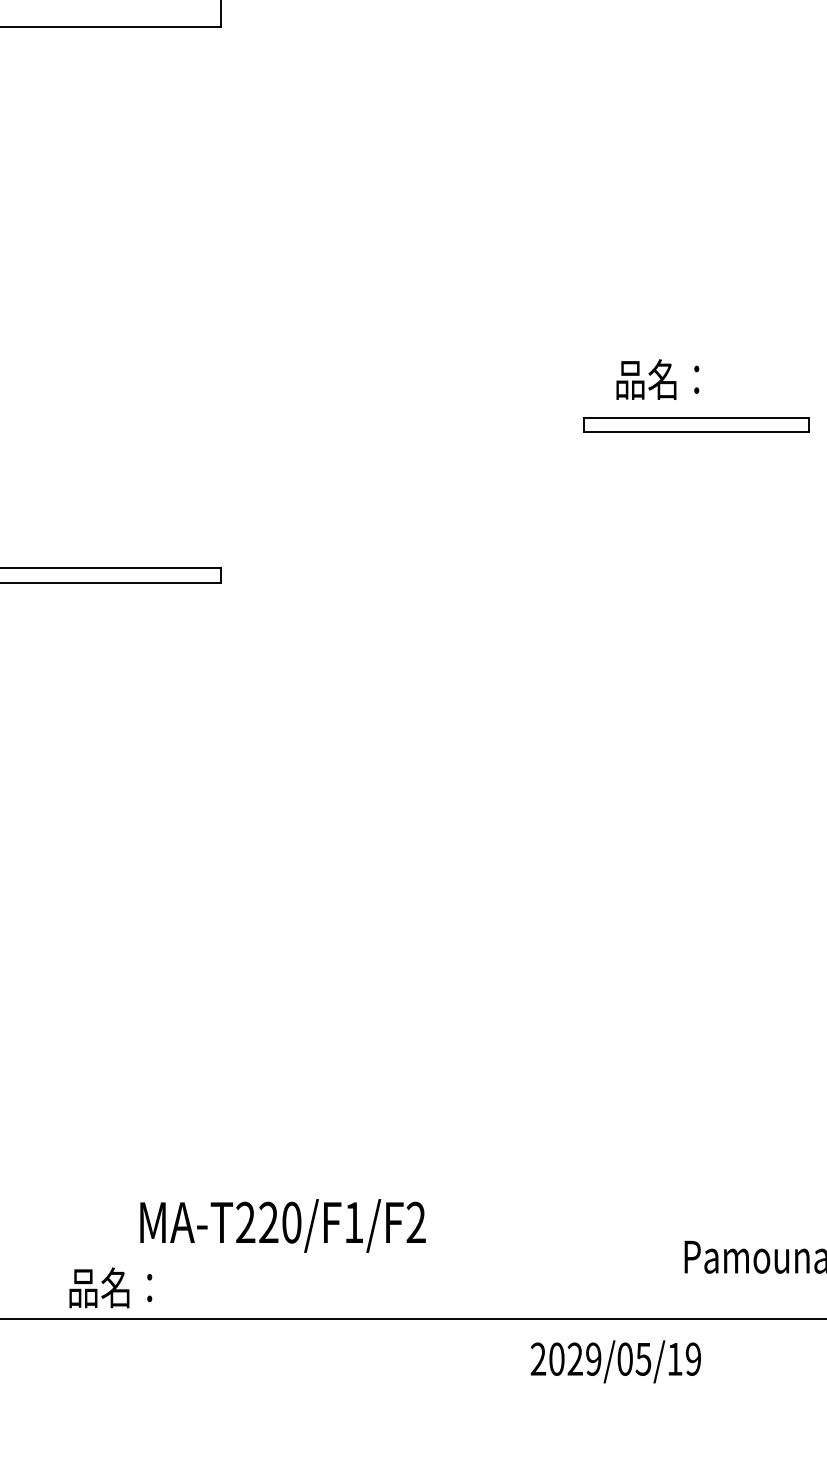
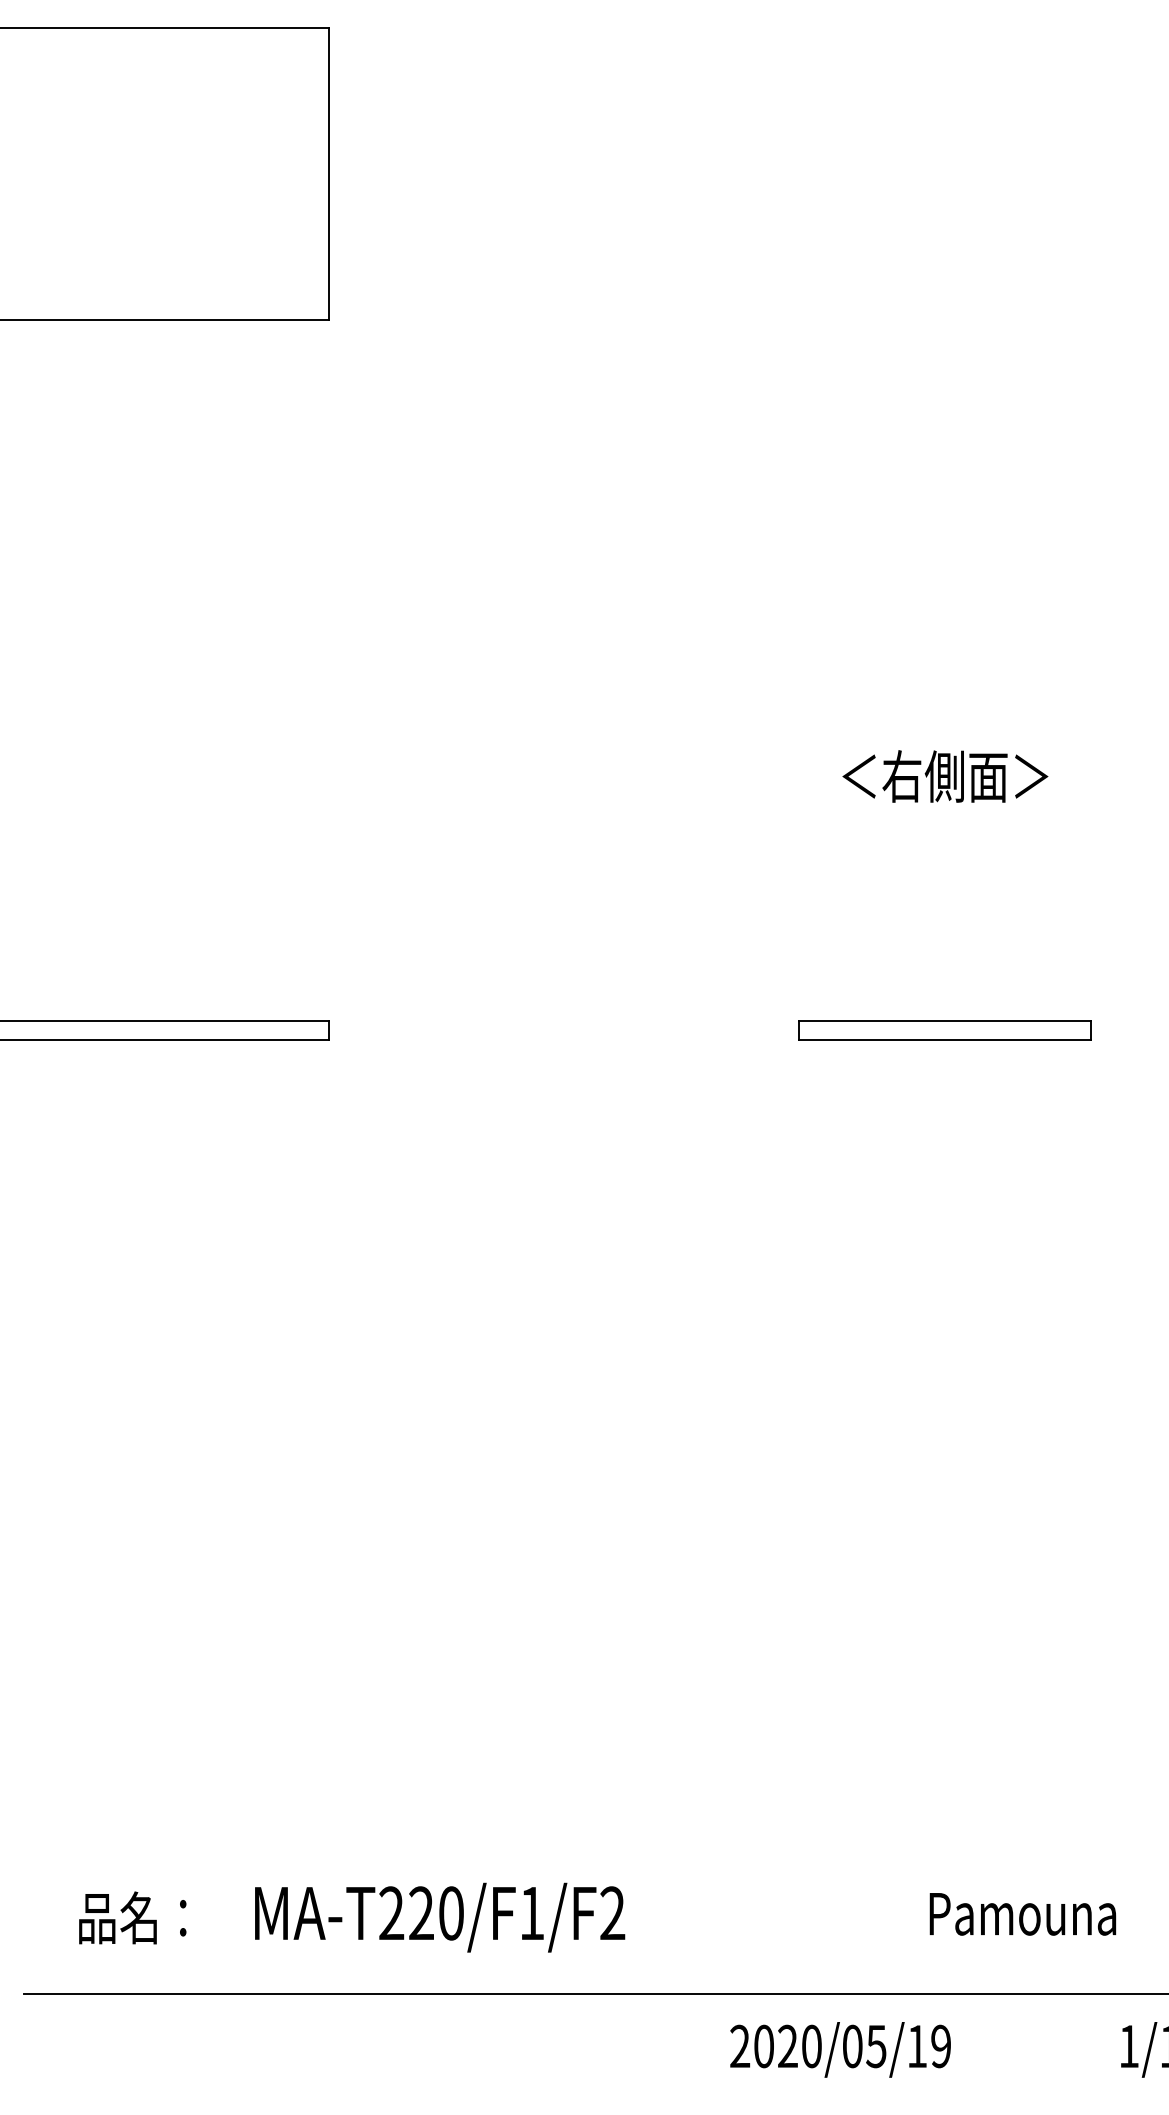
text: (696, 378) -> (944, 775), 品名： -> ＜右側面＞
part: (696, 425) -> (944, 1030), moved
text: (283, 1225) -> (440, 1917), moved
text: (110, 1287) -> (132, 1917), moved
text: (593, 1359) -> (811, 2046), 2029/05/19 -> 2020/05/19

